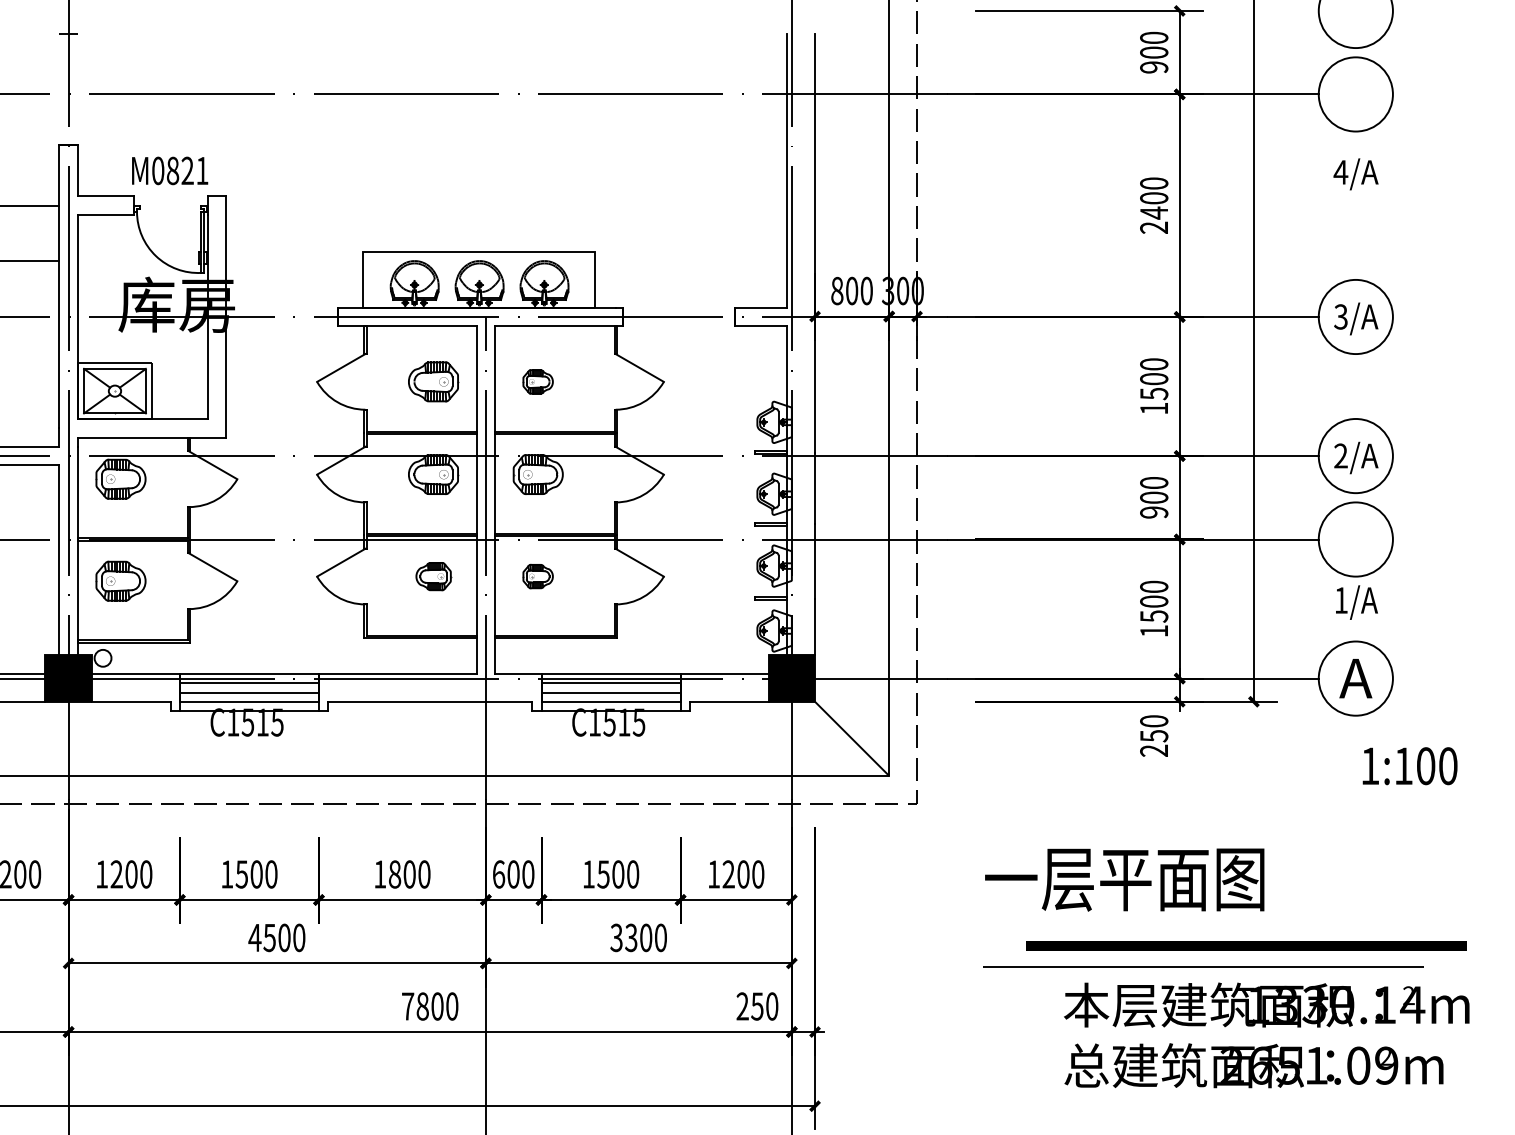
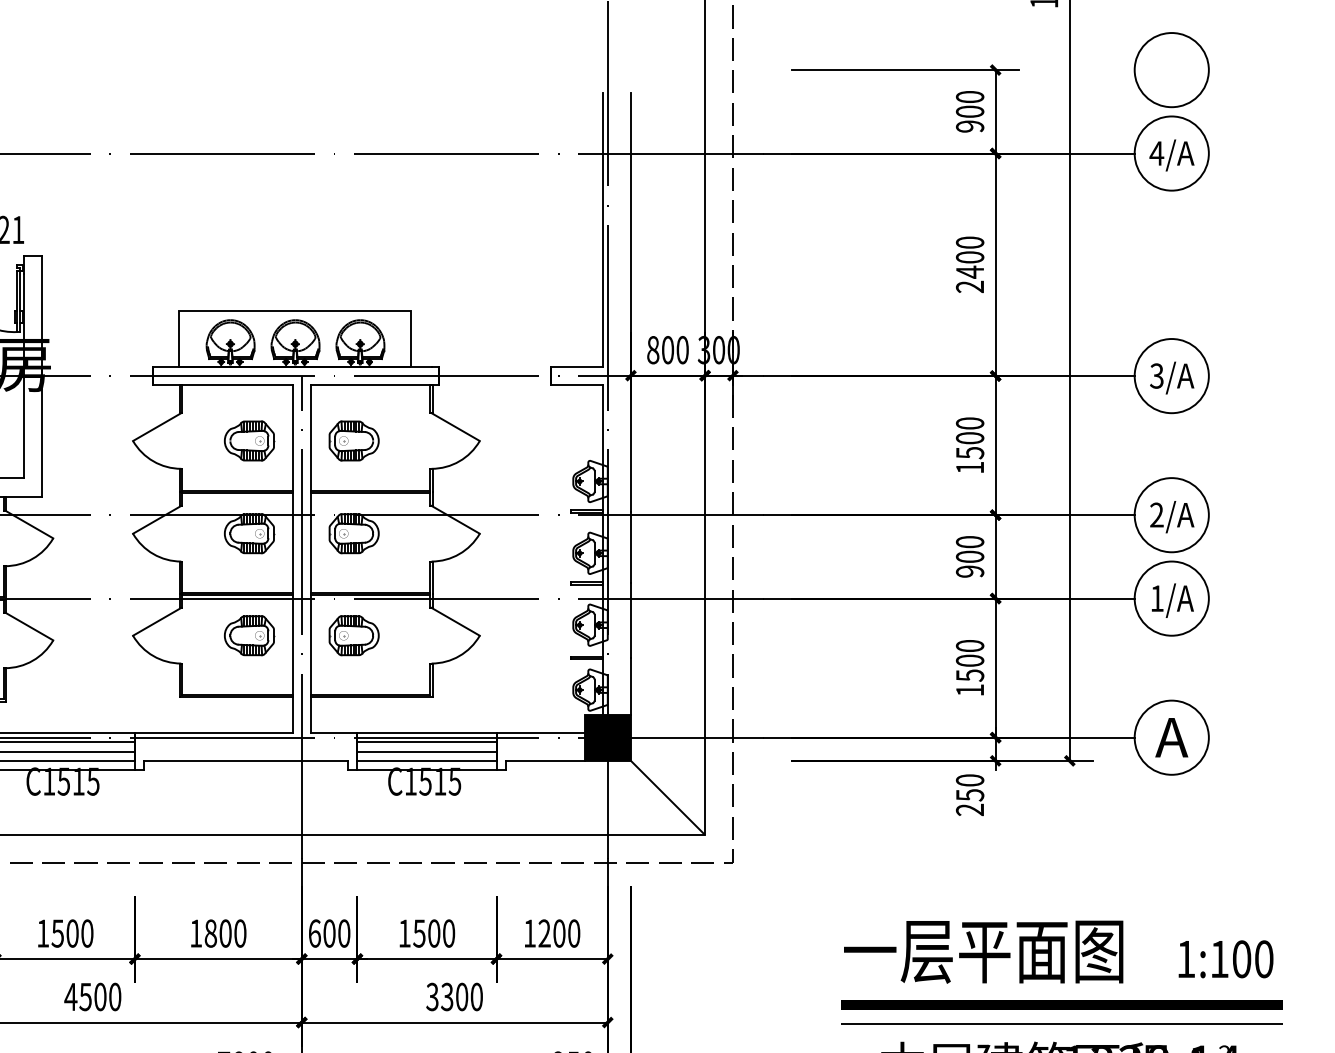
text: (1355, 174) -> (1171, 155), moved
part: (537, 381) -> (353, 440), size x1.67
part: (433, 576) -> (249, 635), size x1.43
part: (537, 576) -> (353, 635), size x1.67
text: (1356, 602) -> (1172, 600), moved
text: (1409, 766) -> (1225, 959), moved
text: (1124, 879) -> (983, 951), moved
line: (1203, 966) -> (1062, 1023), moved

